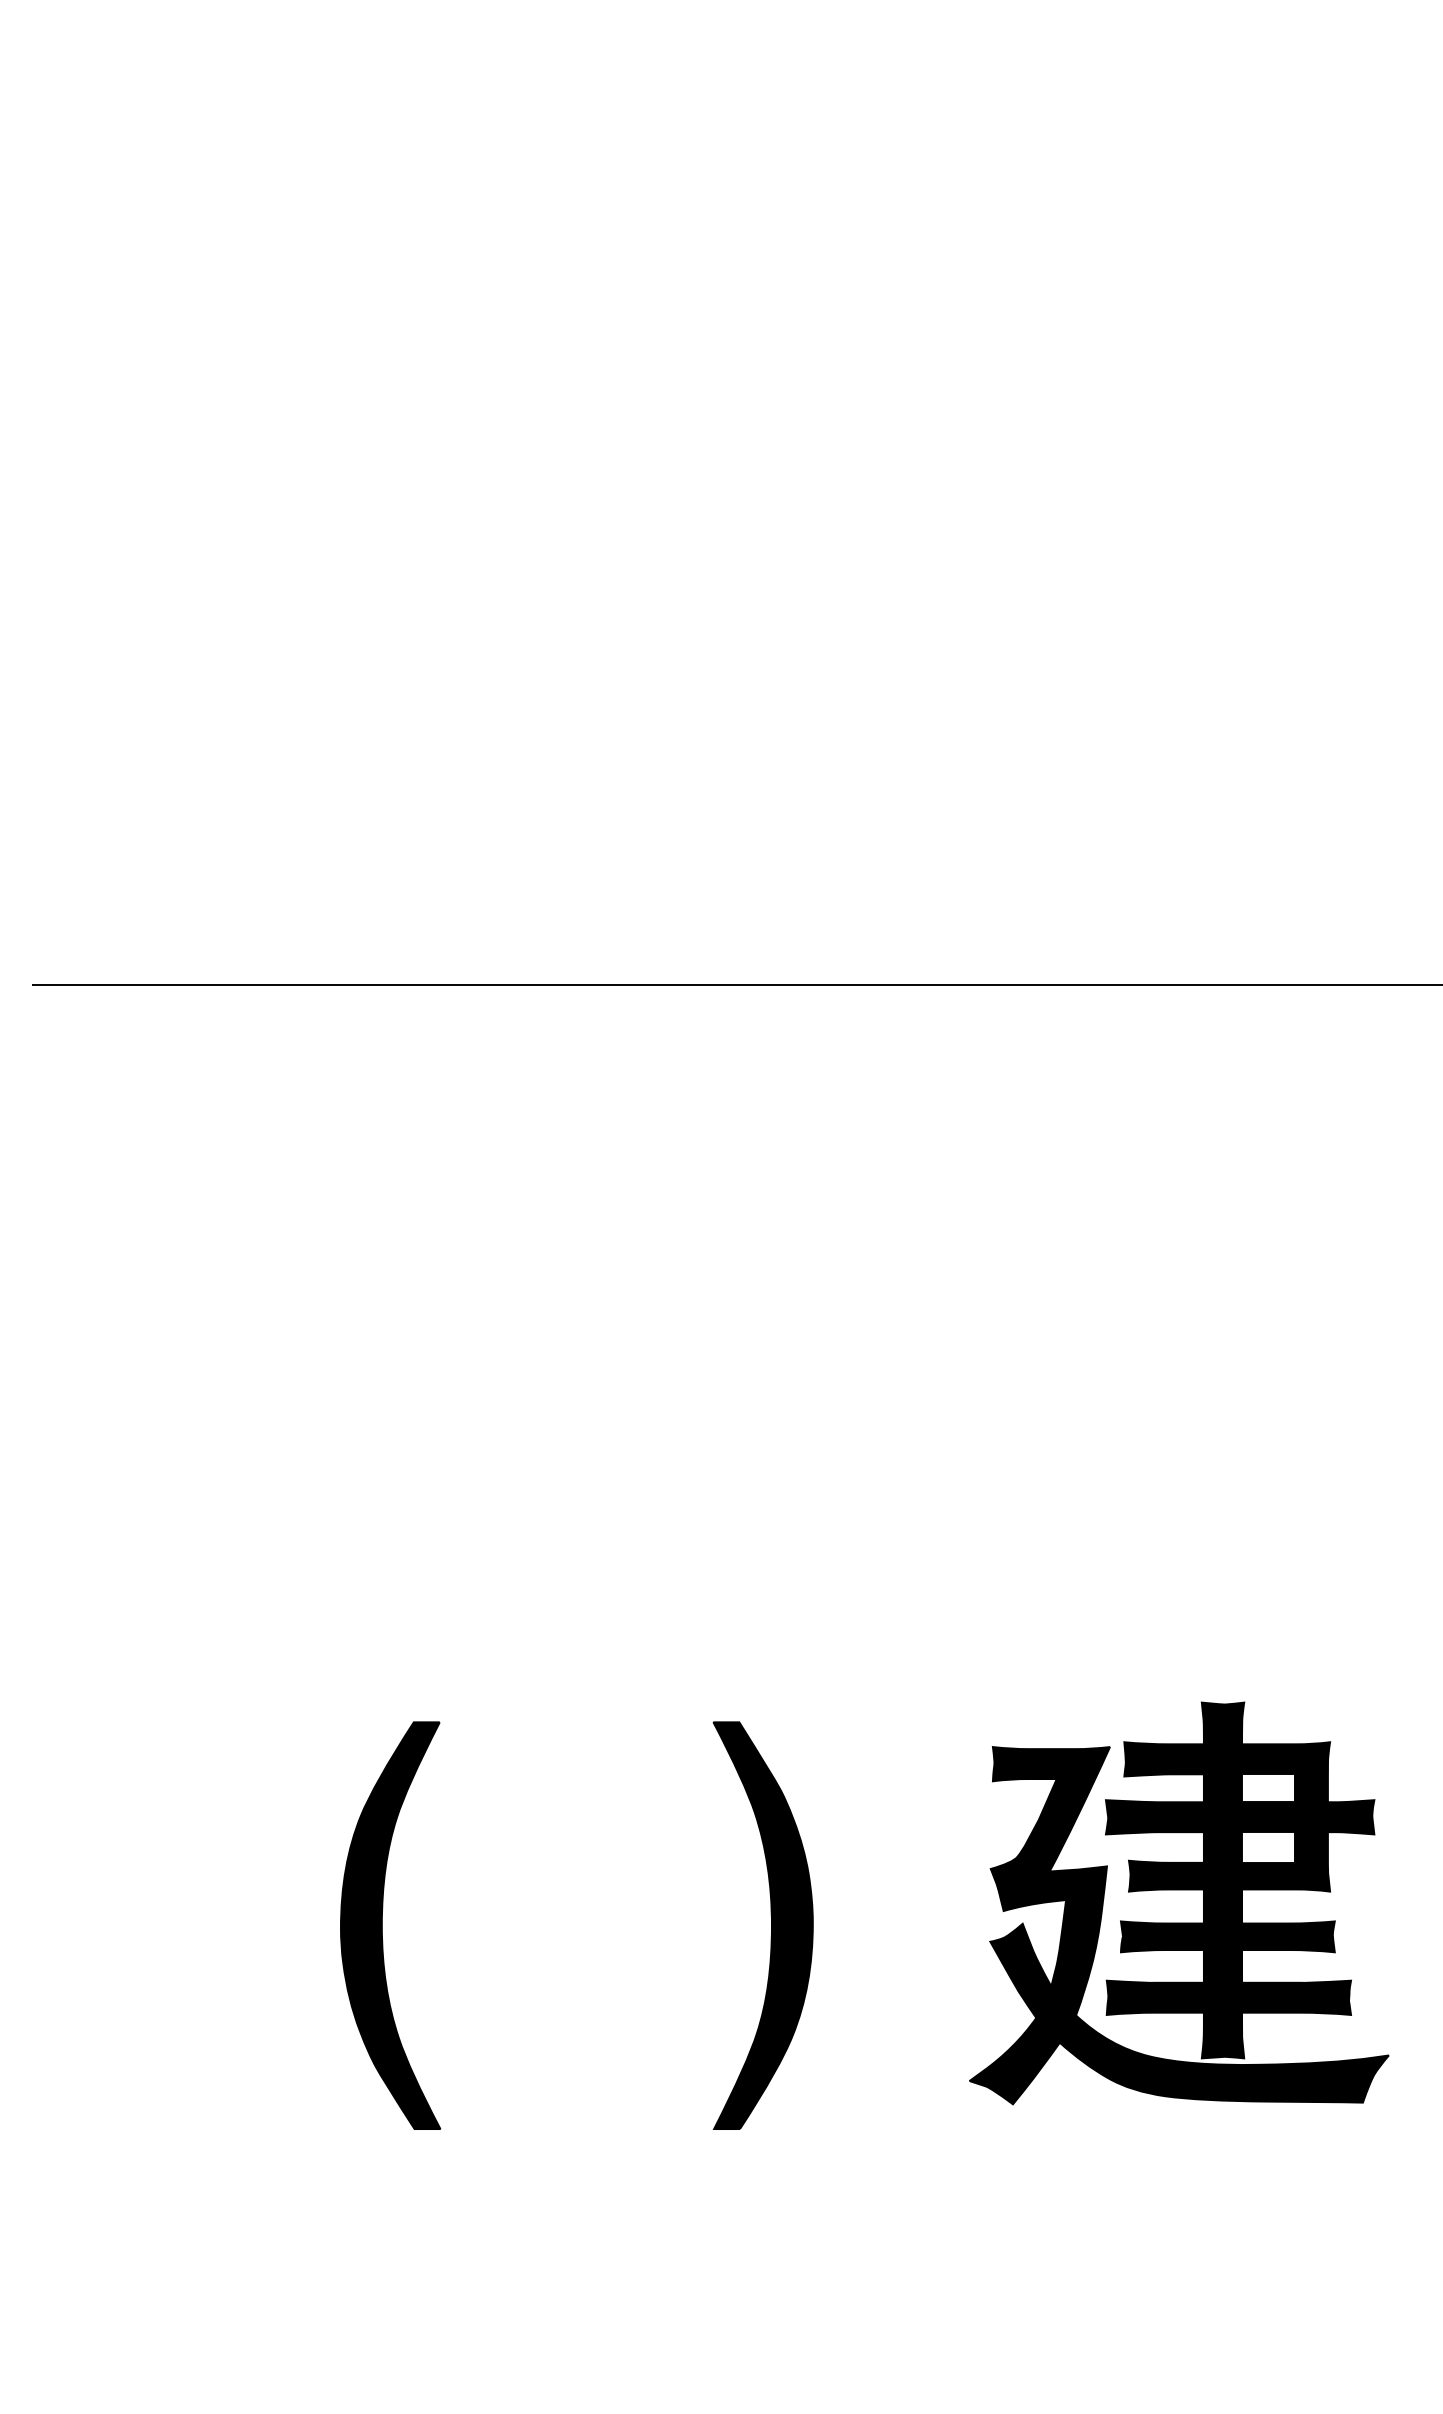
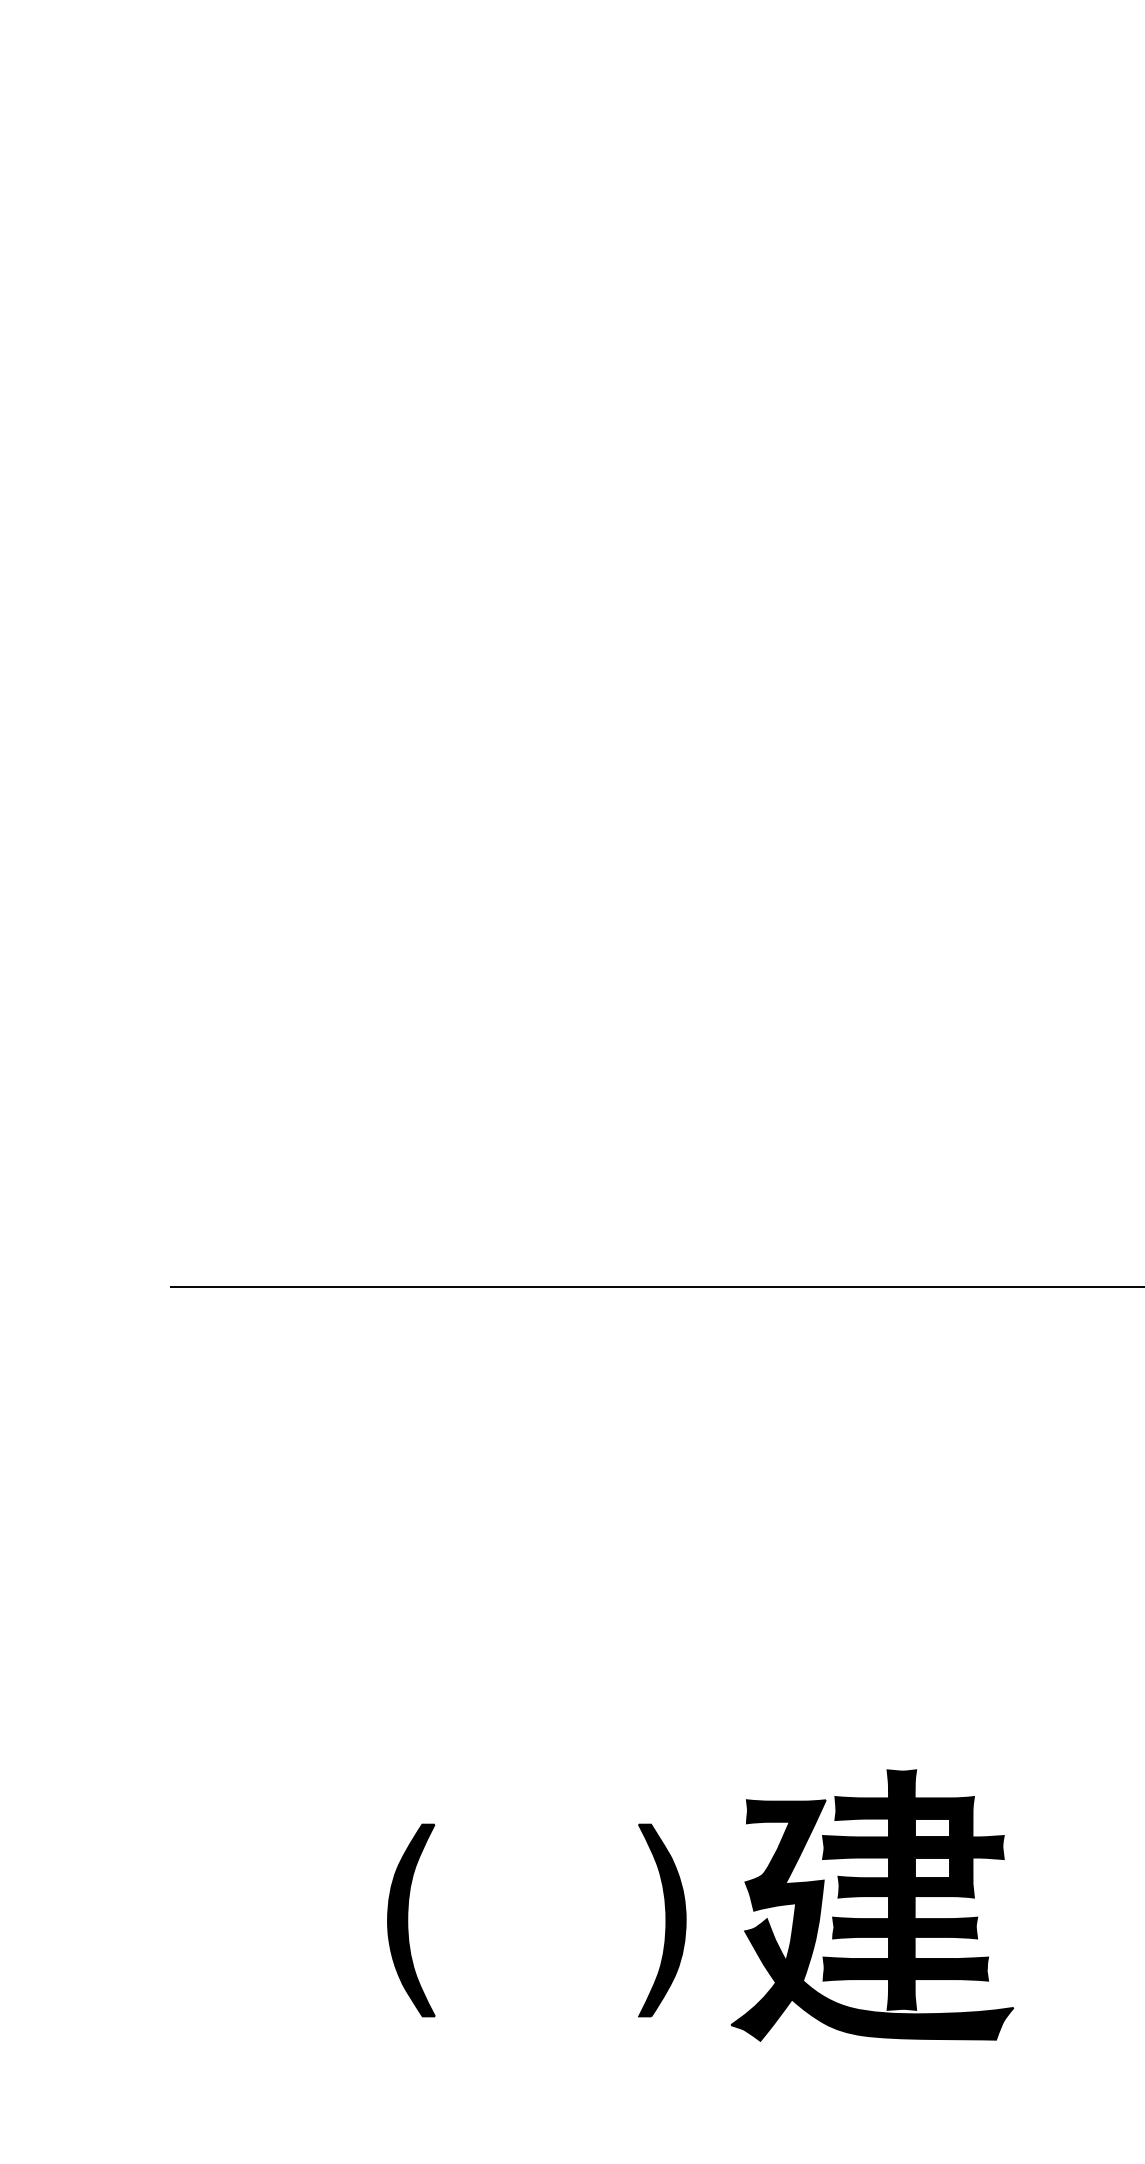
part: (1179, 1889) -> (872, 1896), moved
part: (390, 1925) -> (411, 1920), size x0.7
part: (763, 1925) -> (662, 1920), size x0.7

